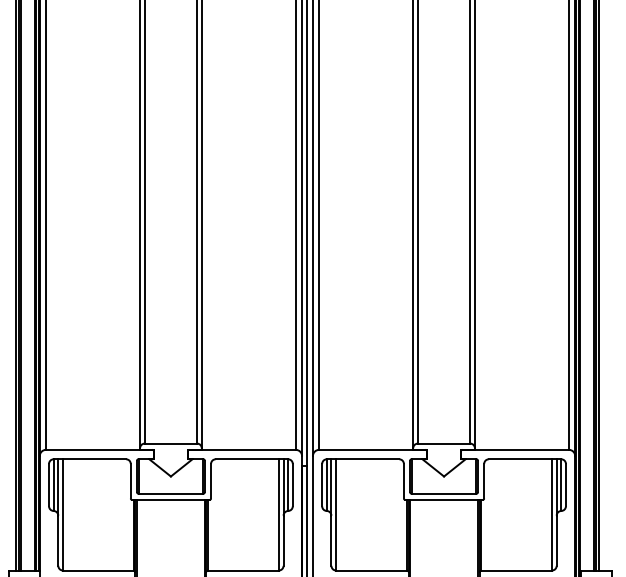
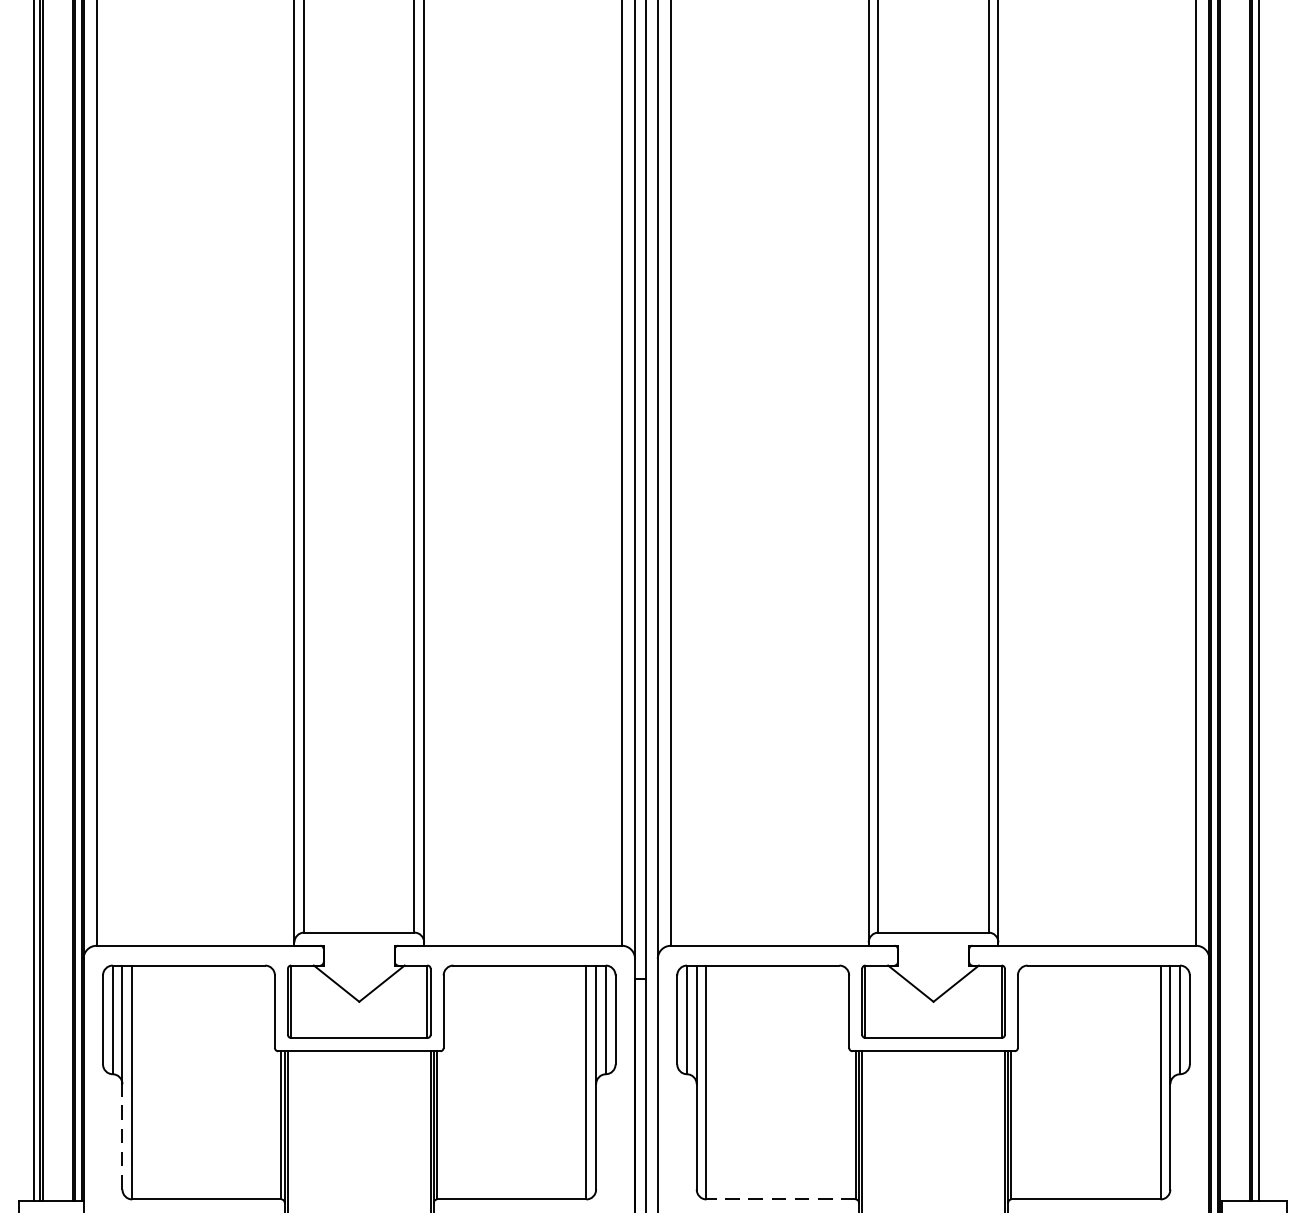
line: (58, 540) -> (122, 1136), solid -> dashed
line: (371, 570) -> (780, 1199), solid -> dashed

